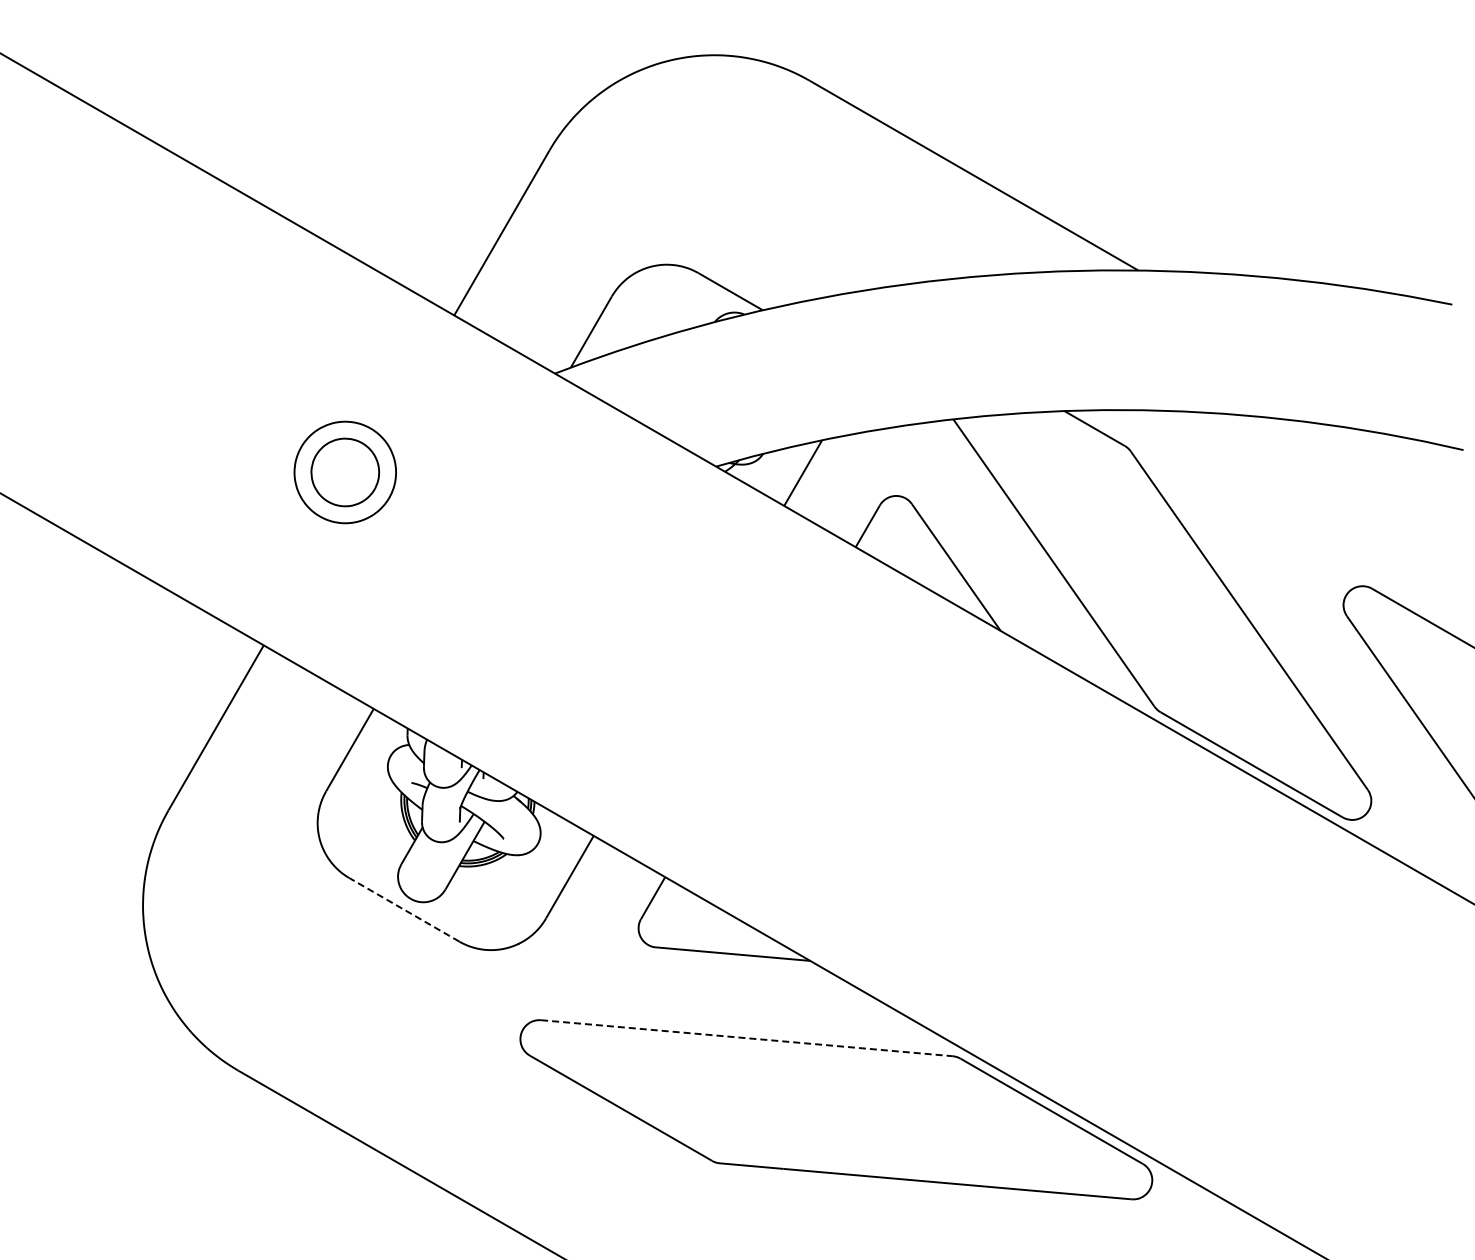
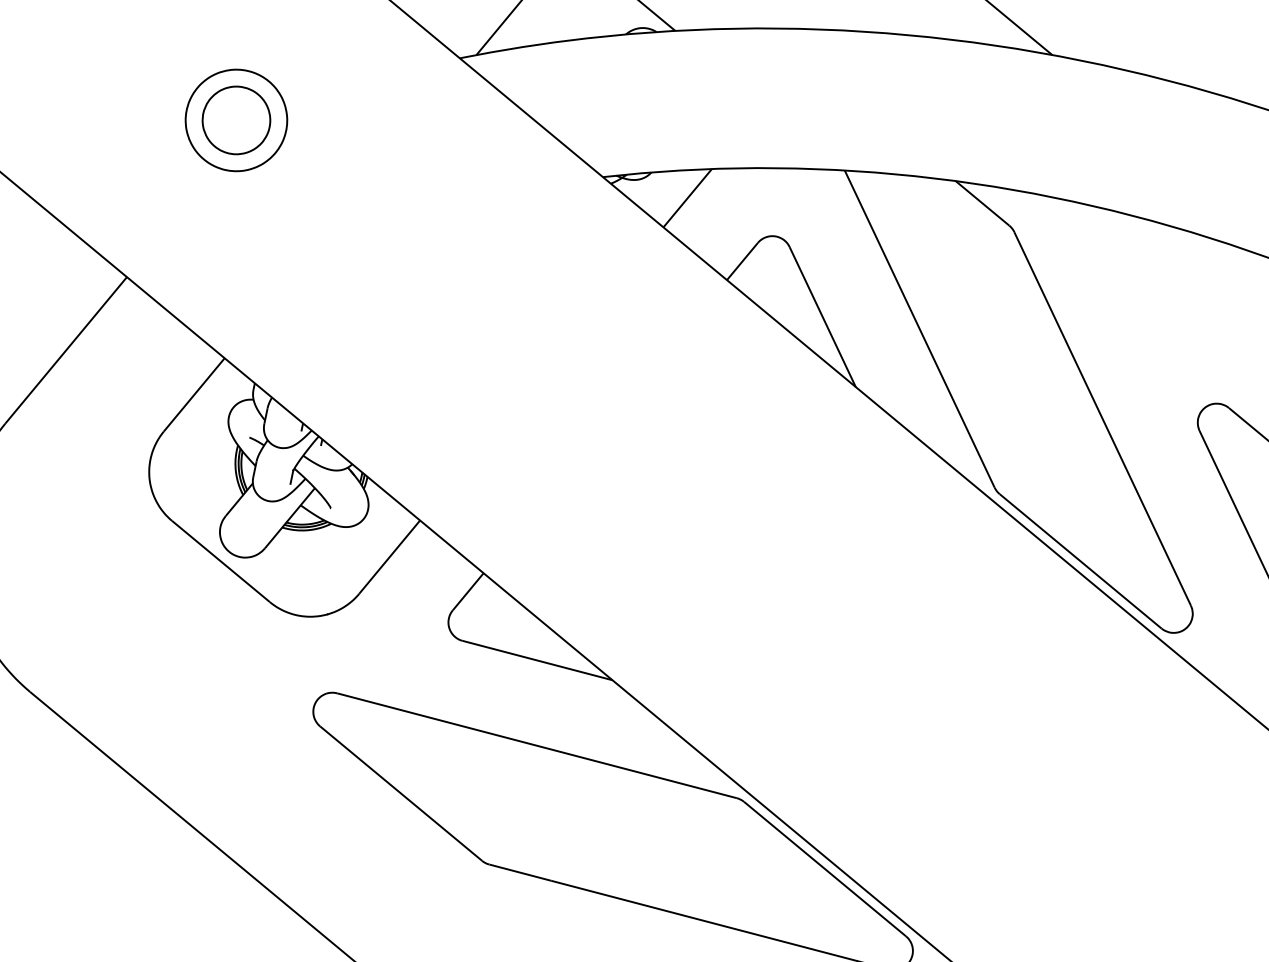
line: (403, 909) -> (220, 561), dashed -> solid
line: (746, 1038) -> (536, 745), dashed -> solid

